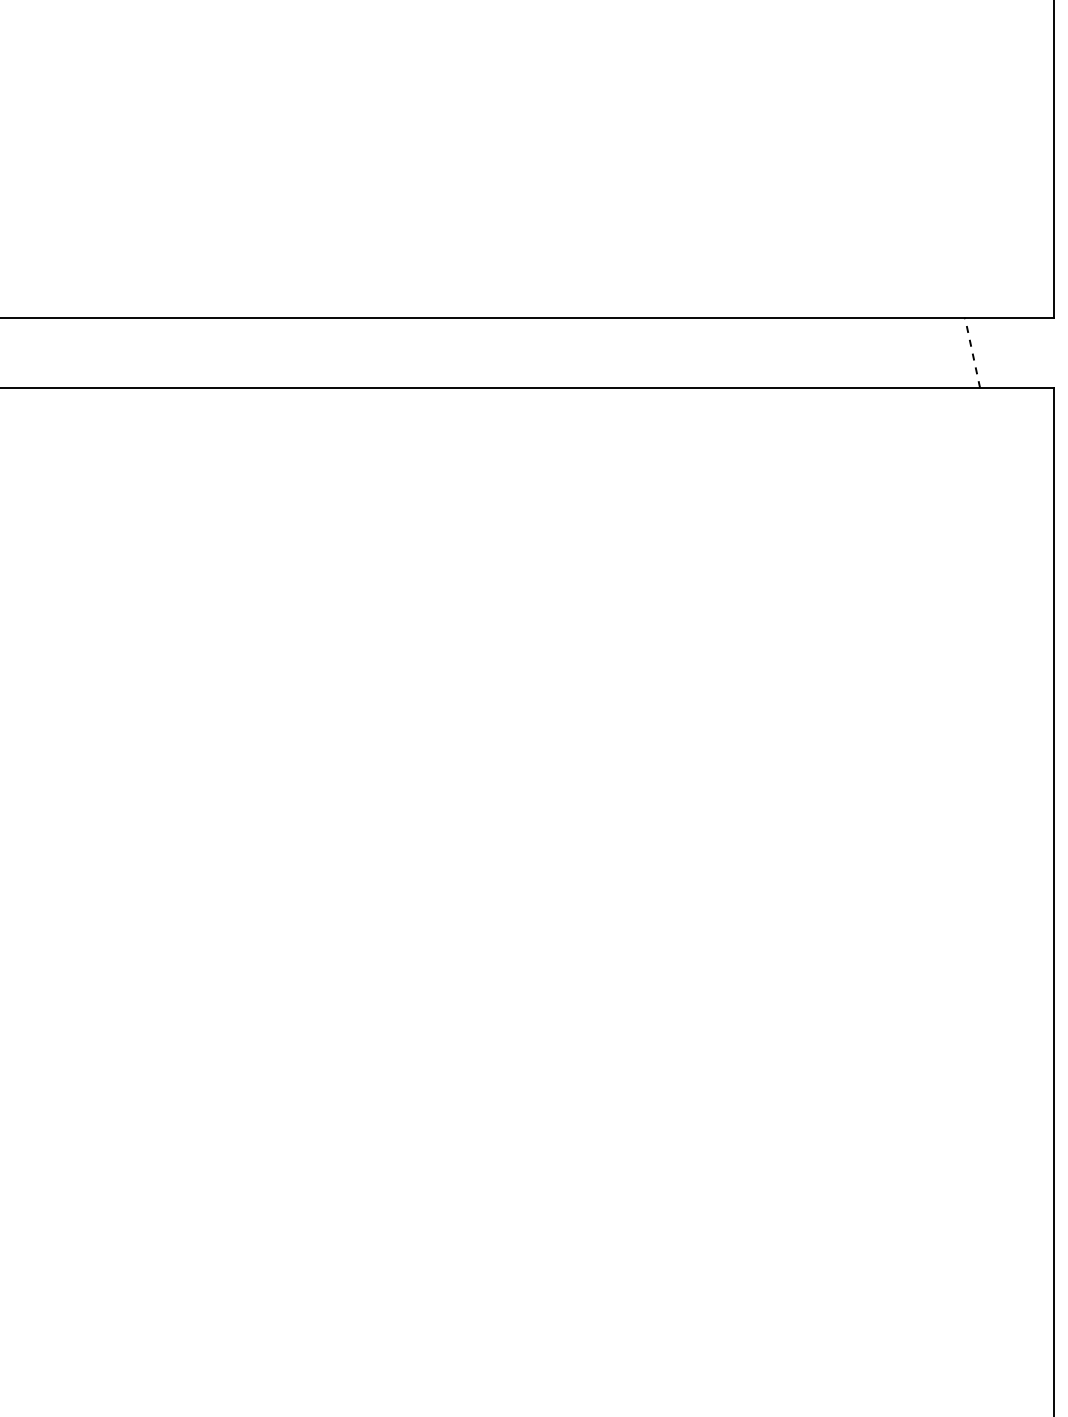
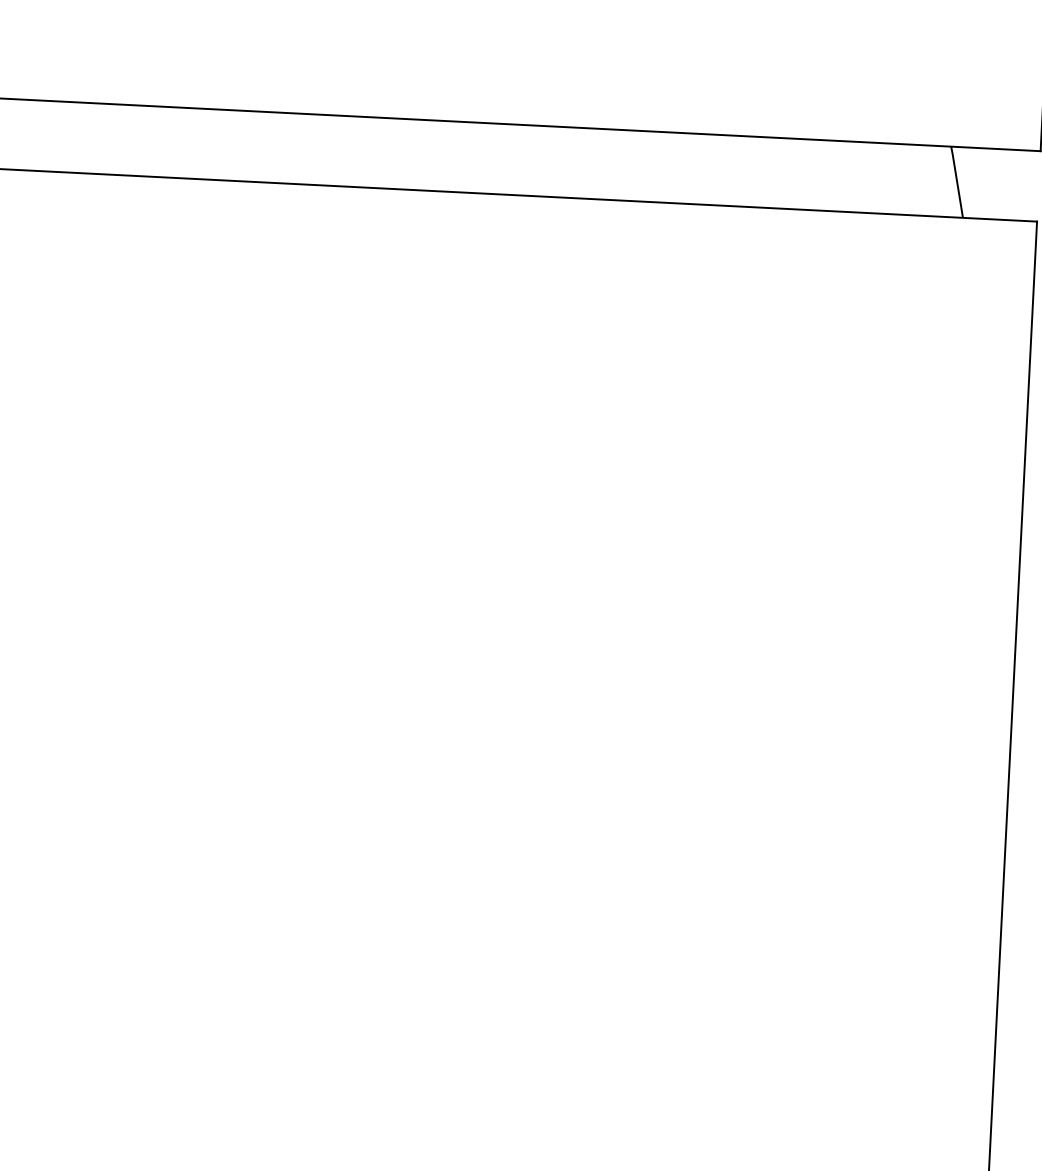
line: (972, 352) -> (957, 181), dashed -> solid

